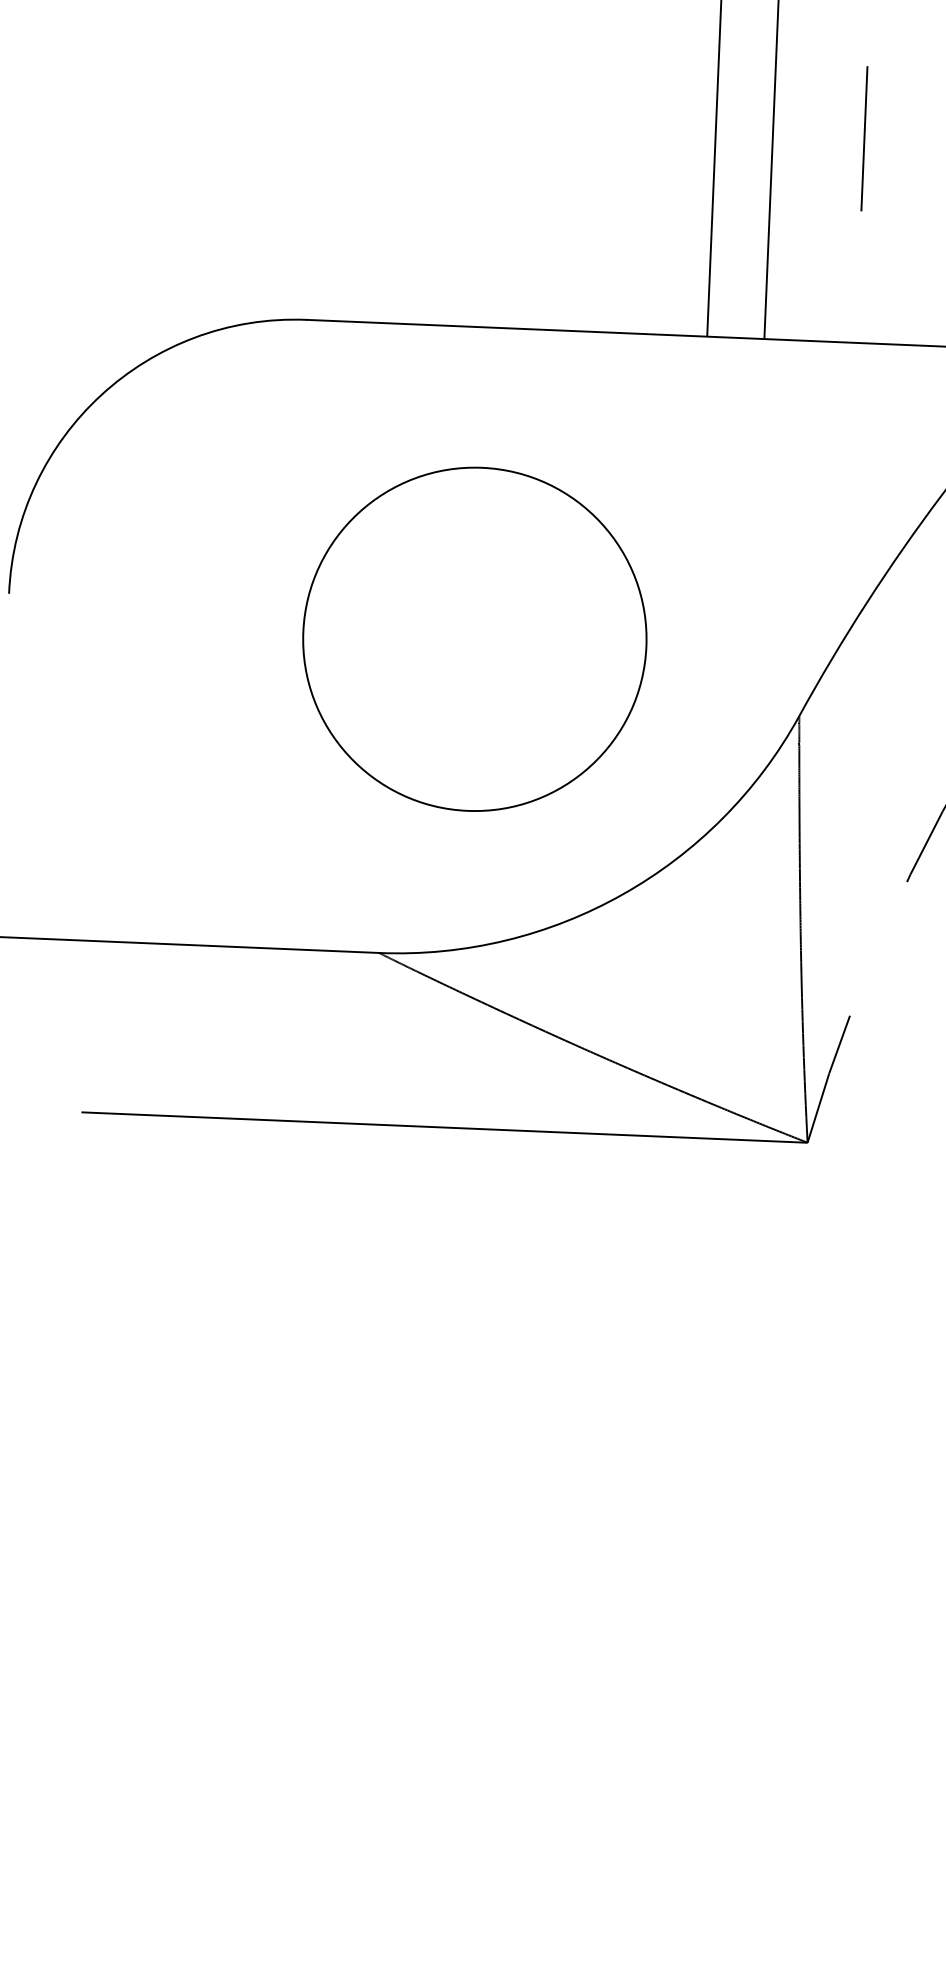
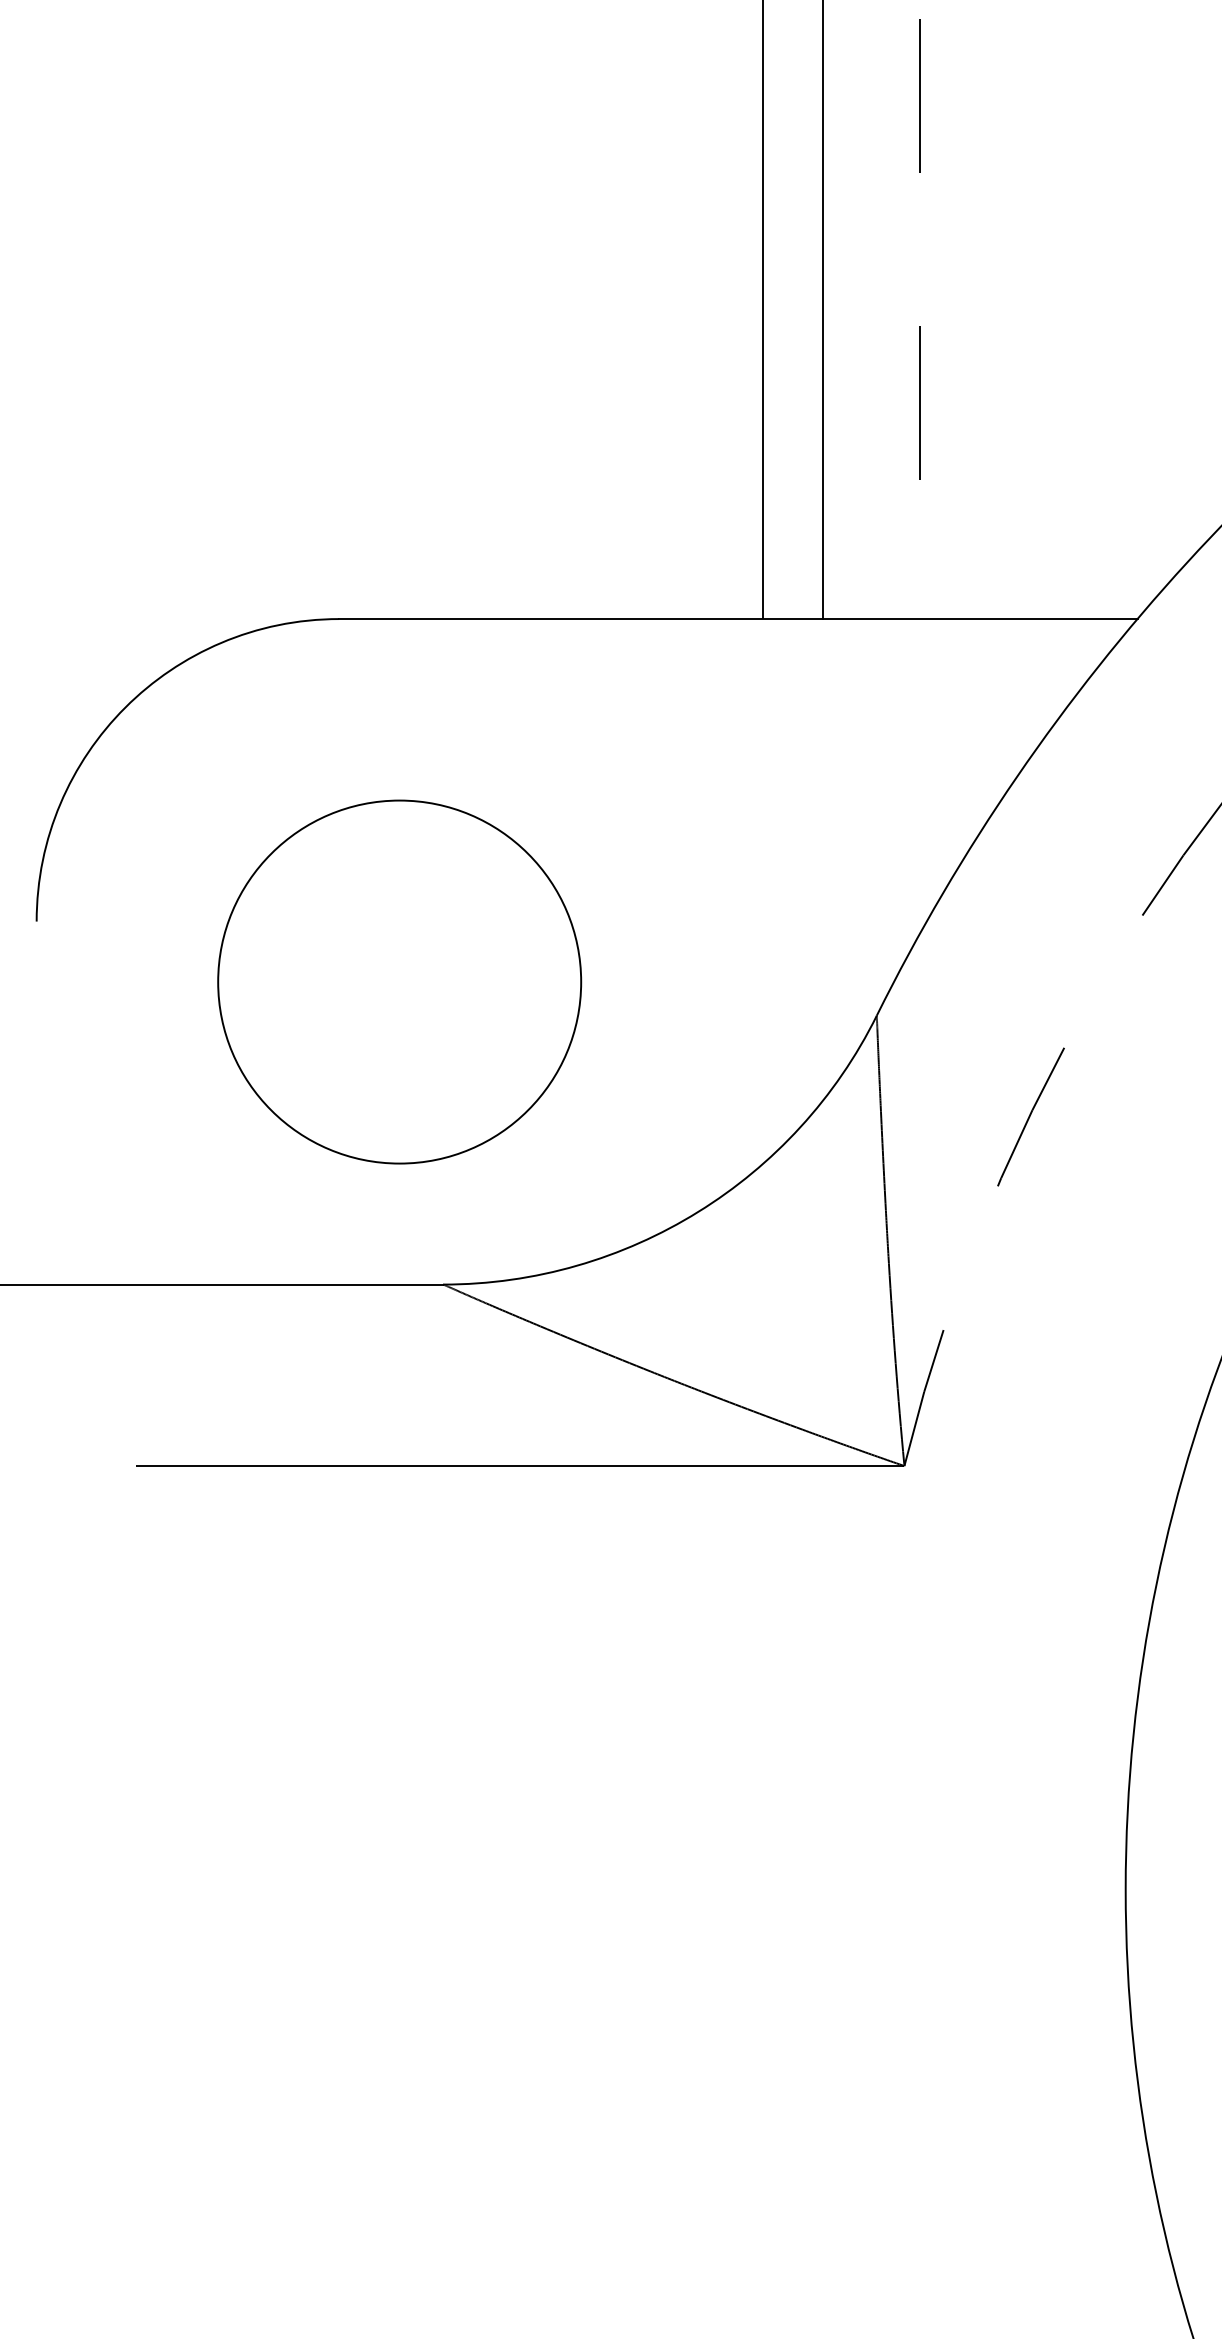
circle: (474, 638) -> (399, 981), moved

